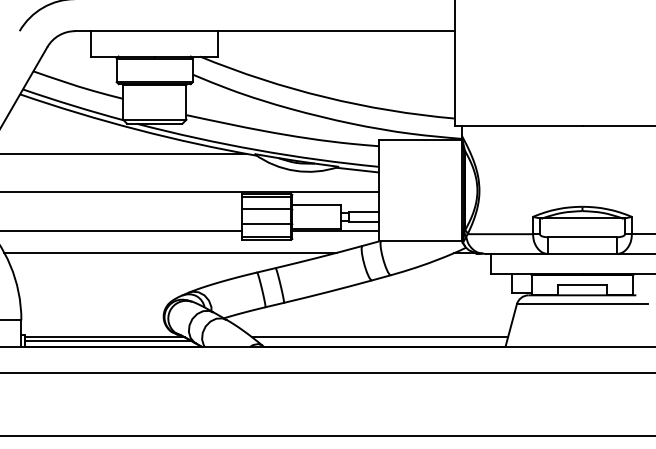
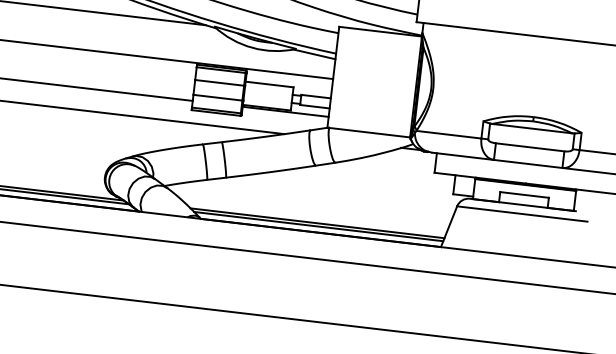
line: (381, 340) -> (318, 226), added

